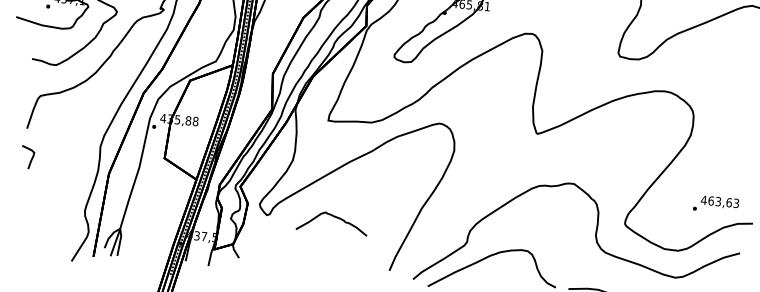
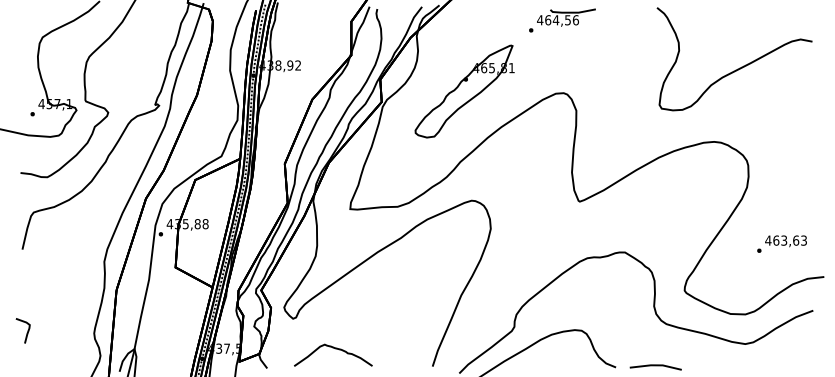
curve: (31, 157) -> (27, 330), moved
text: (715, 204) -> (781, 243), moved
curve: (334, 217) -> (335, 349), moved

